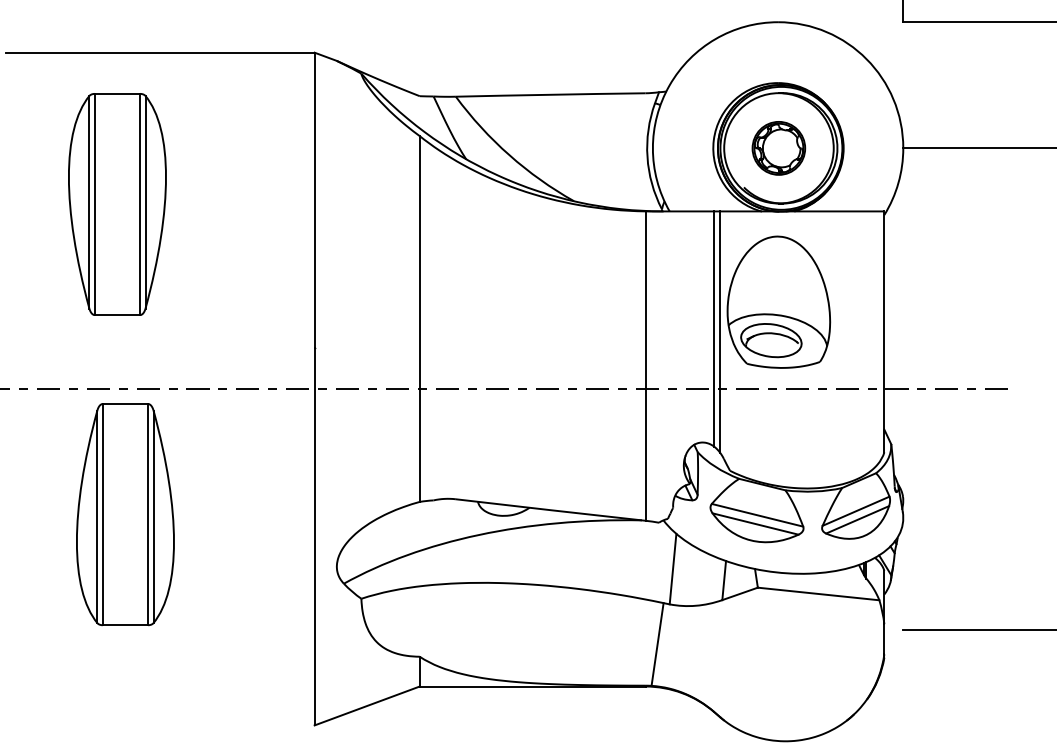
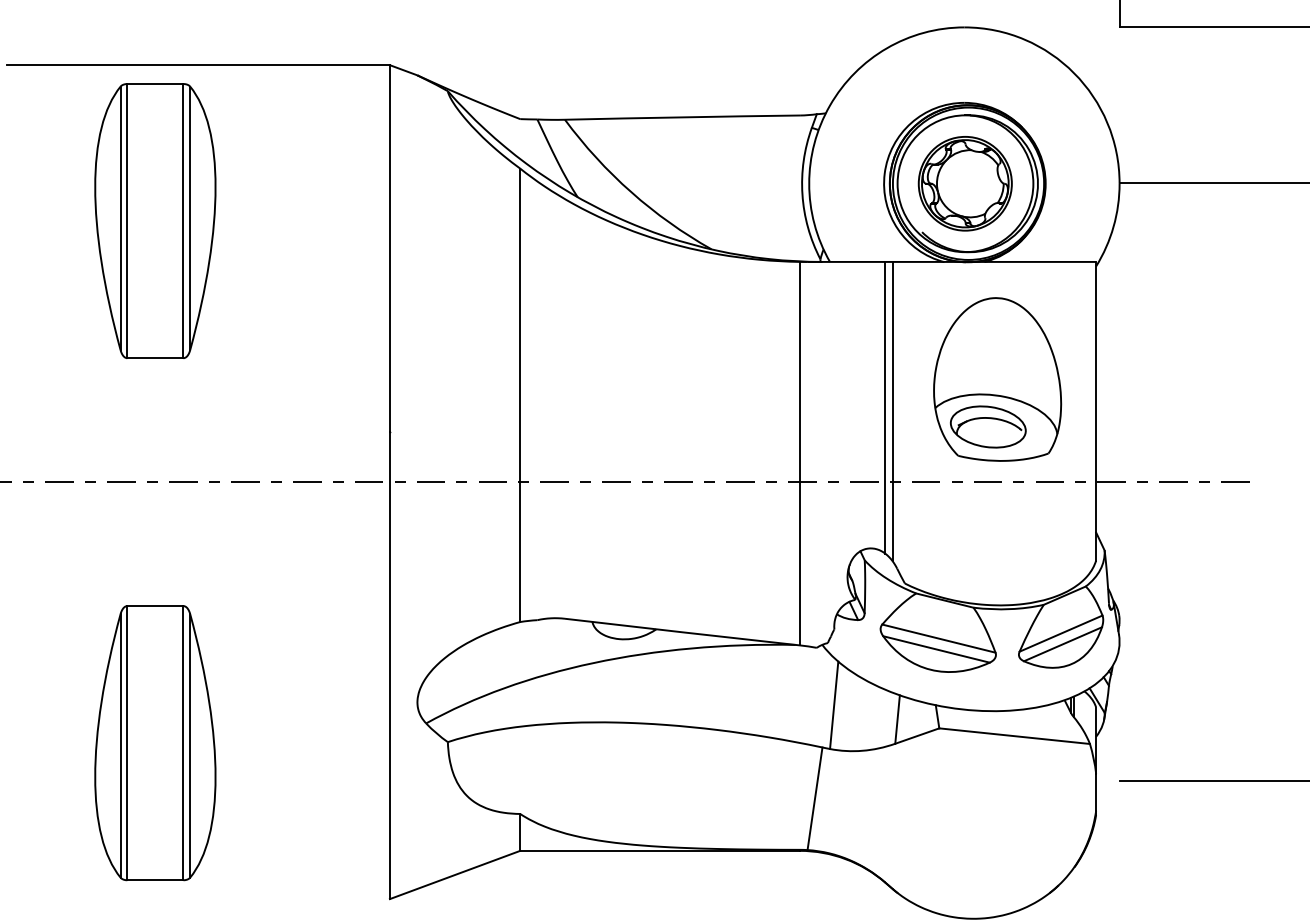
part: (778, 148) -> (964, 183), size x1.43
part: (117, 204) -> (155, 221), moved
part: (778, 301) -> (997, 378), moved
part: (125, 514) -> (155, 743), moved

